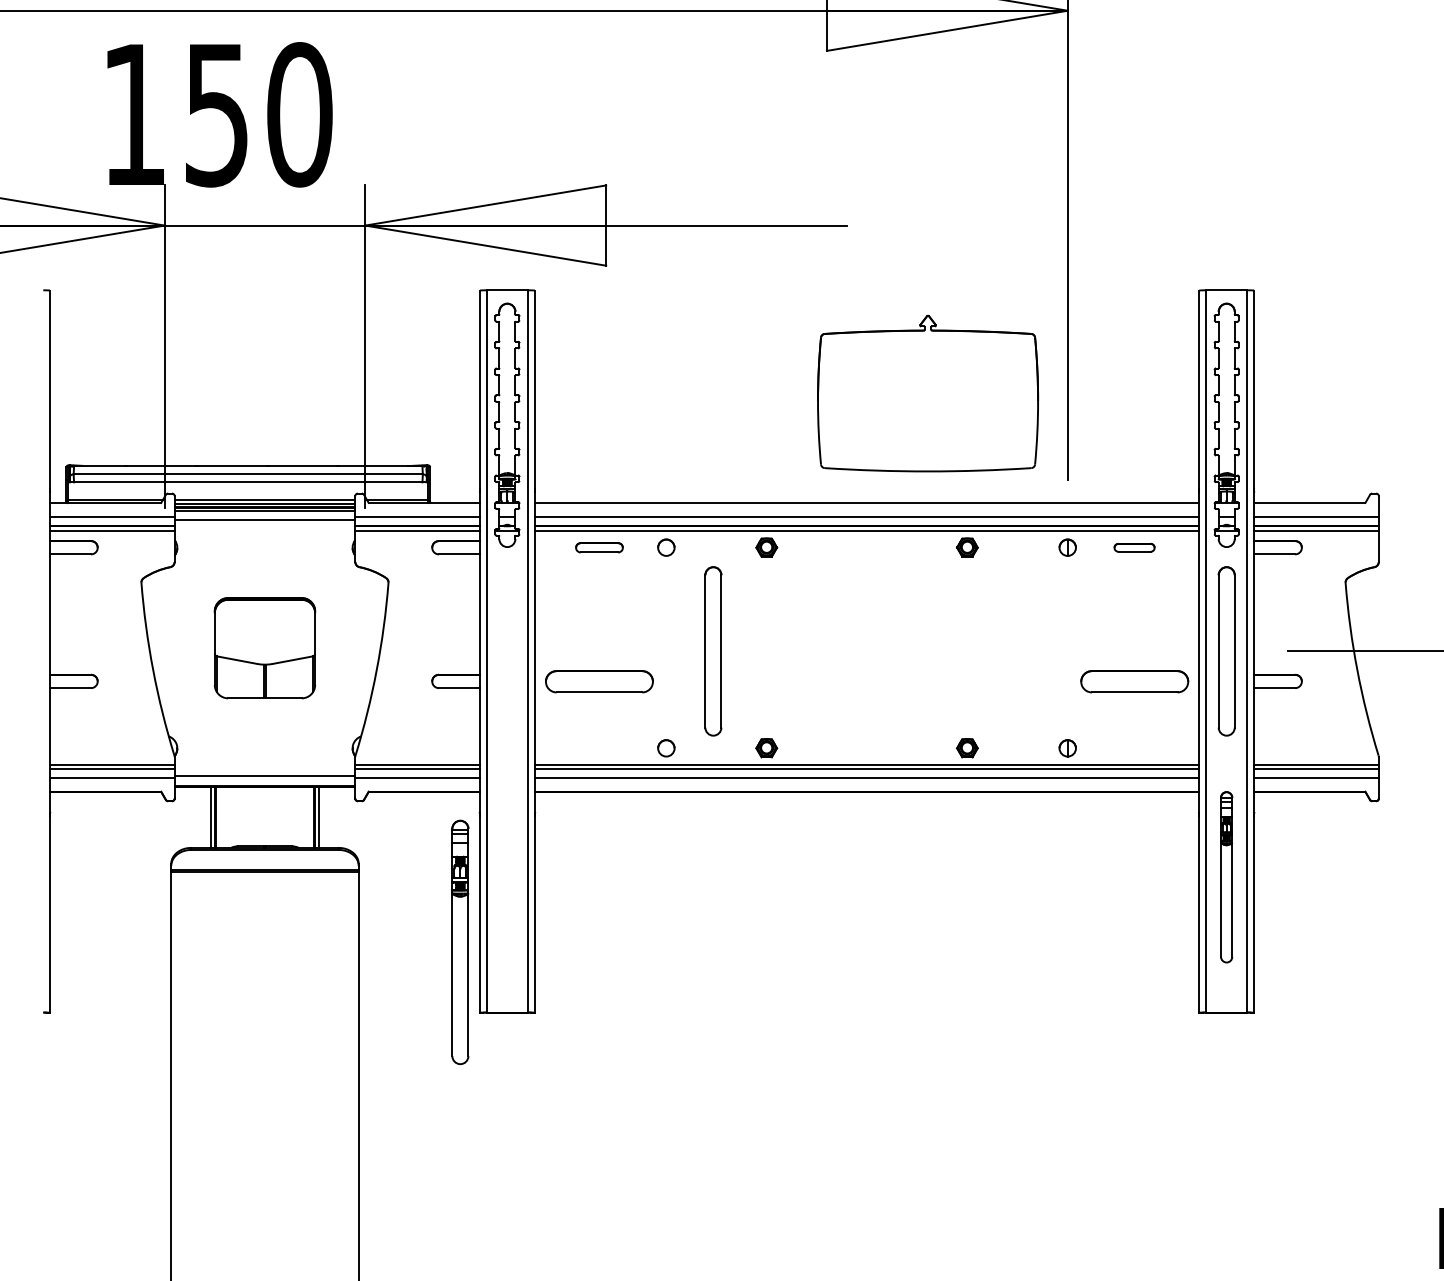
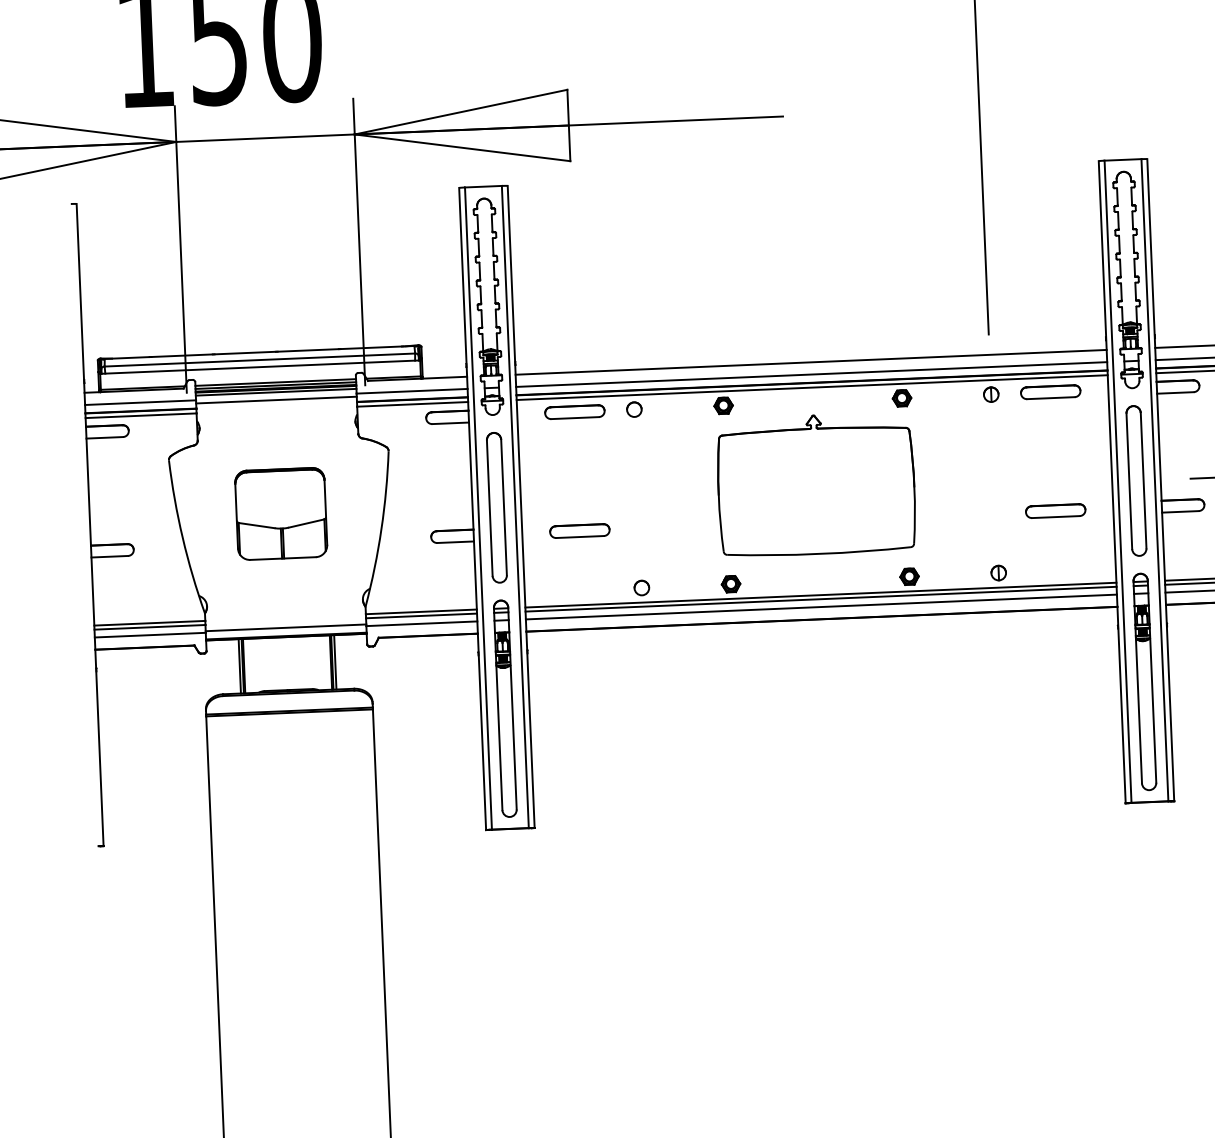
part: (928, 393) -> (816, 484), moved
part: (599, 547) -> (574, 411), size x1.43
part: (1134, 547) -> (1050, 392), size x1.67
part: (713, 651) -> (497, 507), moved
part: (599, 680) -> (579, 530), size x0.62
part: (1134, 680) -> (1055, 510), size x0.62
part: (1226, 876) -> (1144, 681), size x1.43
part: (460, 942) -> (505, 708), moved

